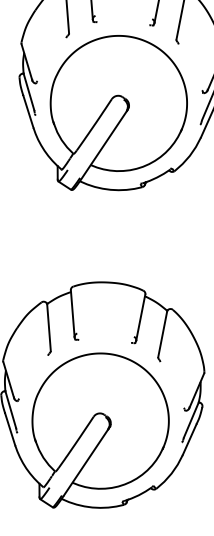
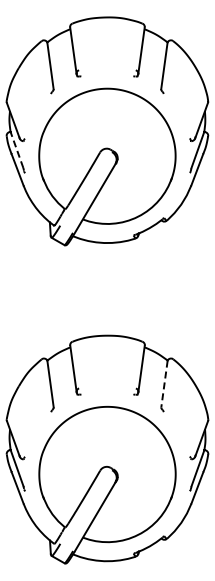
line: (28, 91) -> (16, 149), solid -> dashed
line: (162, 334) -> (164, 384), solid -> dashed

